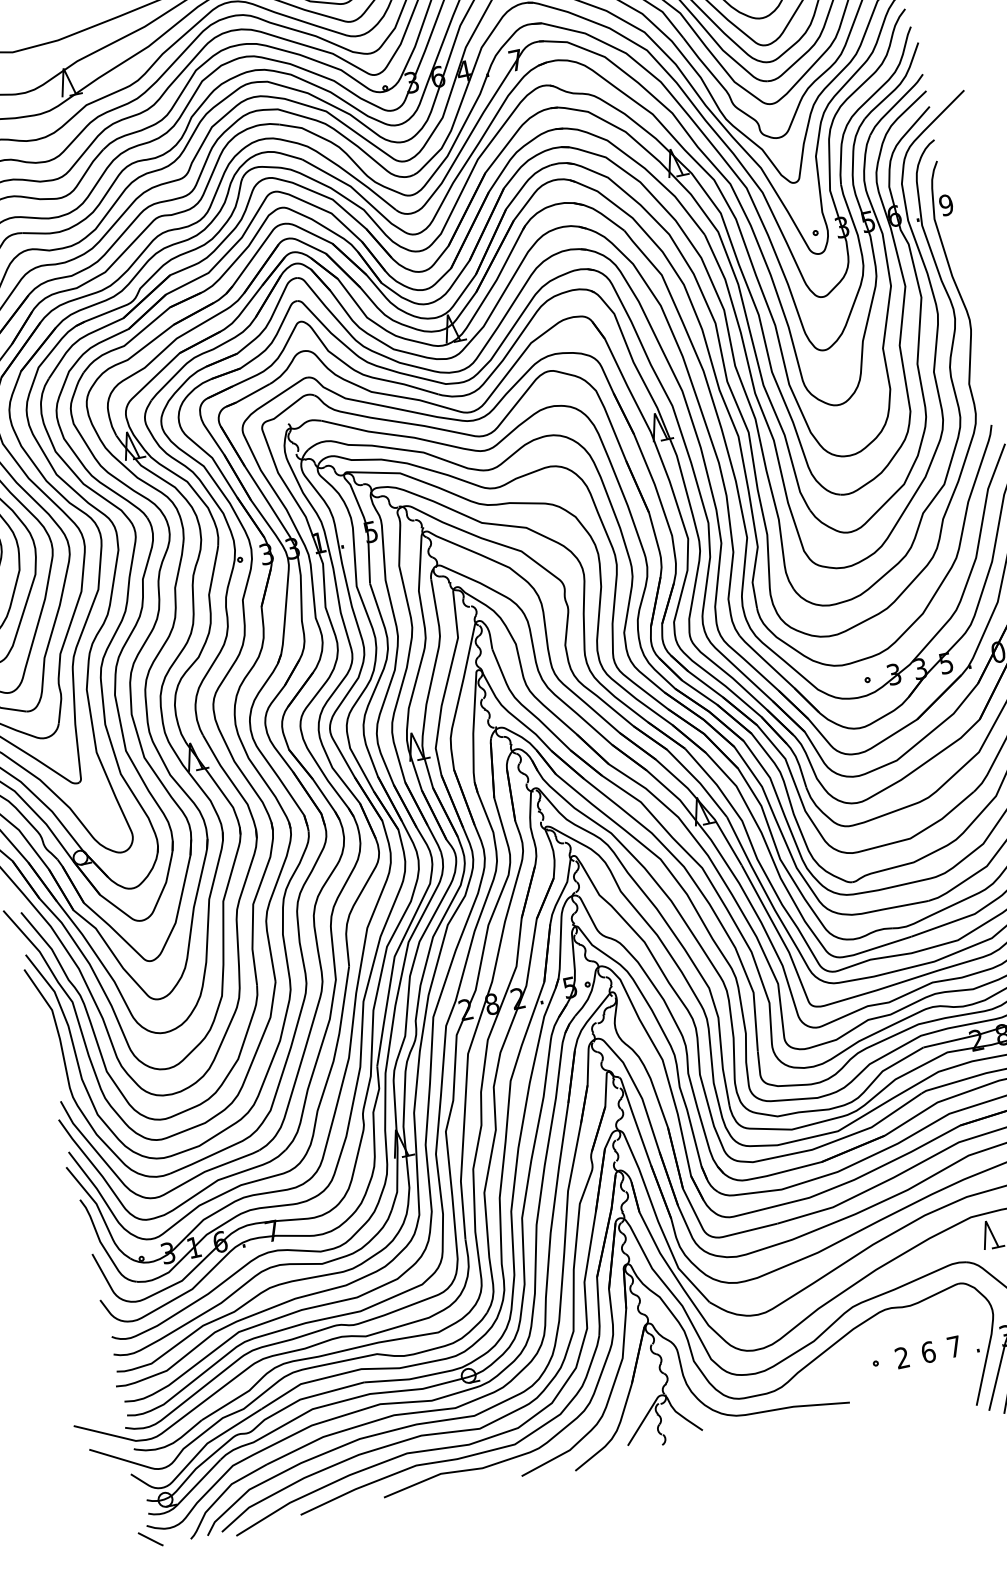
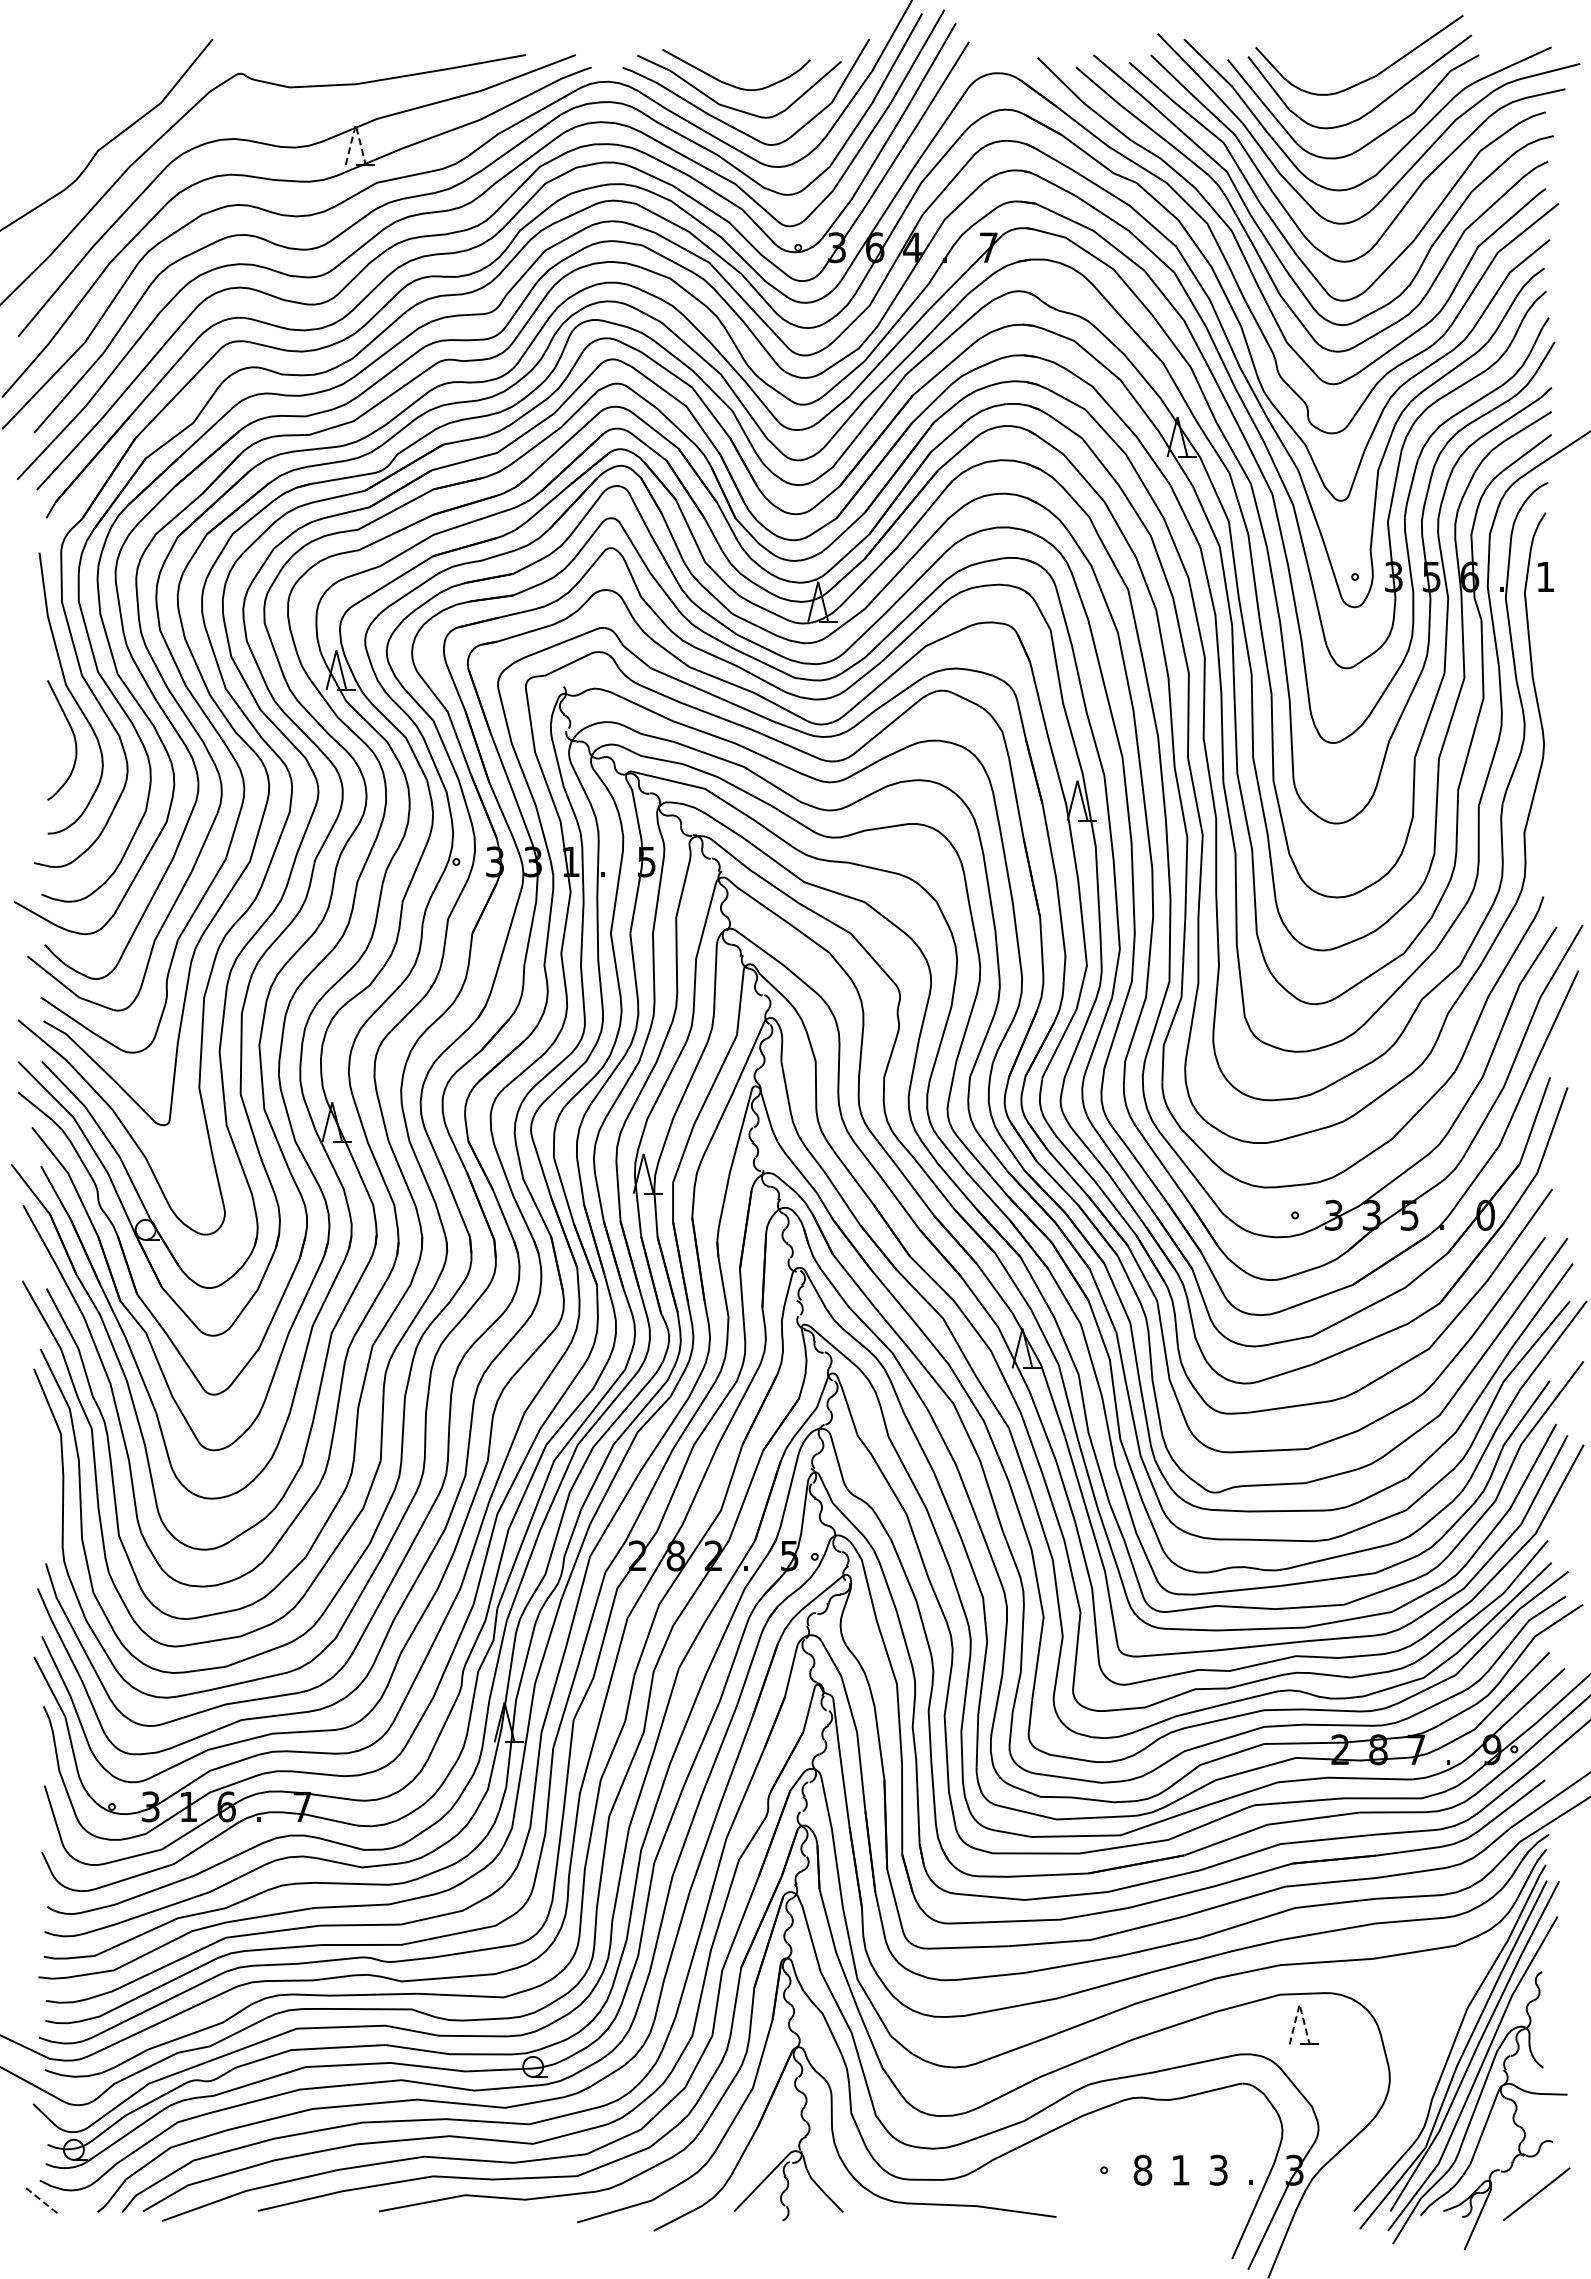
line: (63, 68) -> (355, 124), solid -> dashed
text: (946, 204) -> (1545, 576), 9 -> 1
line: (985, 1221) -> (1299, 2004), solid -> dashed
text: (954, 1346) -> (1218, 2169), 7 -> 3
text: (928, 1351) -> (1180, 2169), 6 -> 1
text: (902, 1357) -> (1142, 2169), 2 -> 8
line: (151, 1539) -> (42, 2200), solid -> dashed

